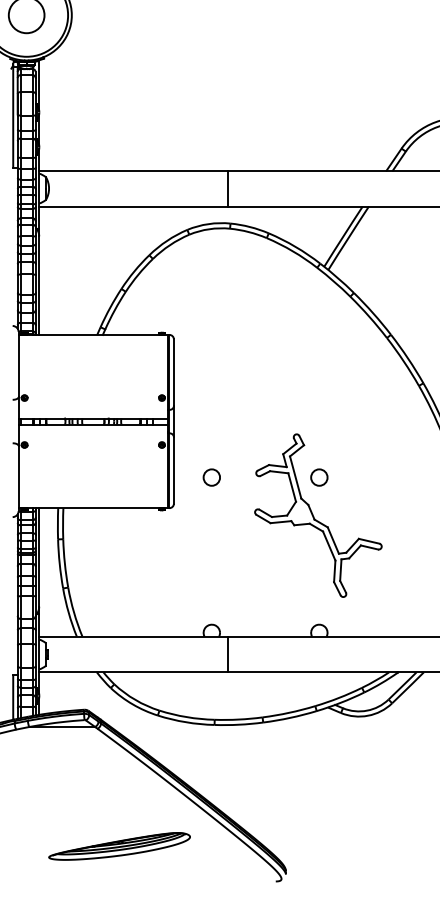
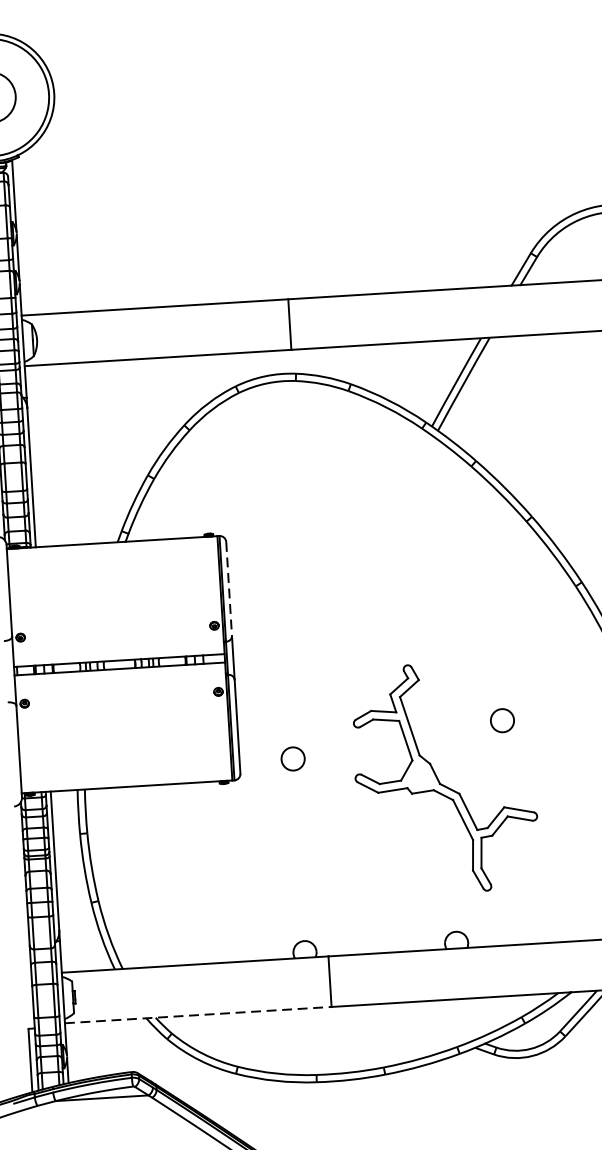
line: (173, 373) -> (228, 590), solid -> dashed
circle: (211, 477) -> (292, 758), moved
circle: (319, 477) -> (502, 720), moved
line: (133, 672) -> (197, 1015), solid -> dashed

